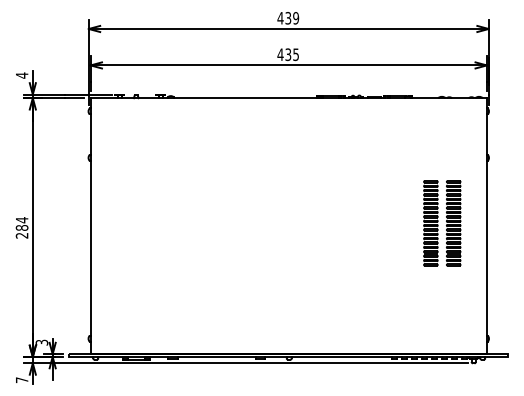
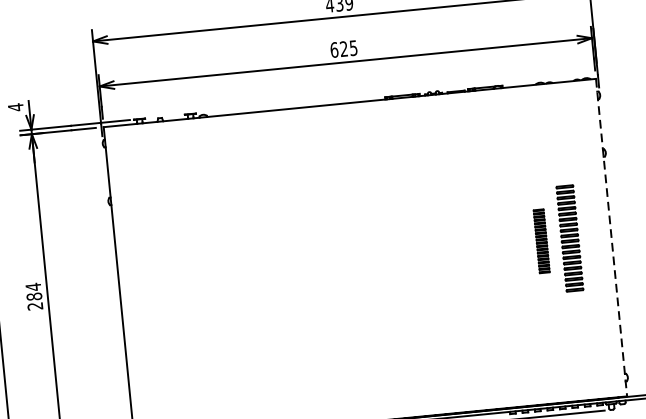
text: (284, 54) -> (339, 49), 435 -> 625
part: (430, 223) -> (541, 241), size x0.6
line: (486, 226) -> (611, 238), solid -> dashed

